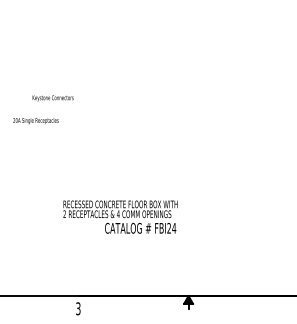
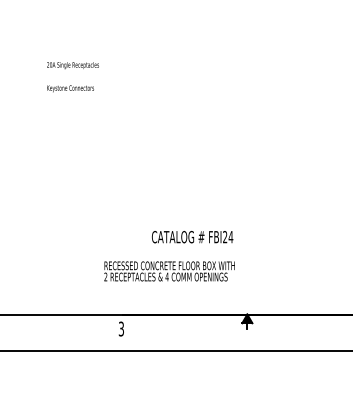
text: (53, 98) -> (70, 88), moved
text: (35, 120) -> (72, 65), moved
text: (120, 209) -> (169, 271), moved

